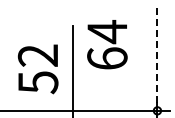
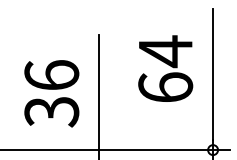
text: (107, 44) -> (165, 68), moved
line: (157, 54) -> (213, 73), dashed -> solid
text: (37, 69) -> (50, 94), 52 -> 36

